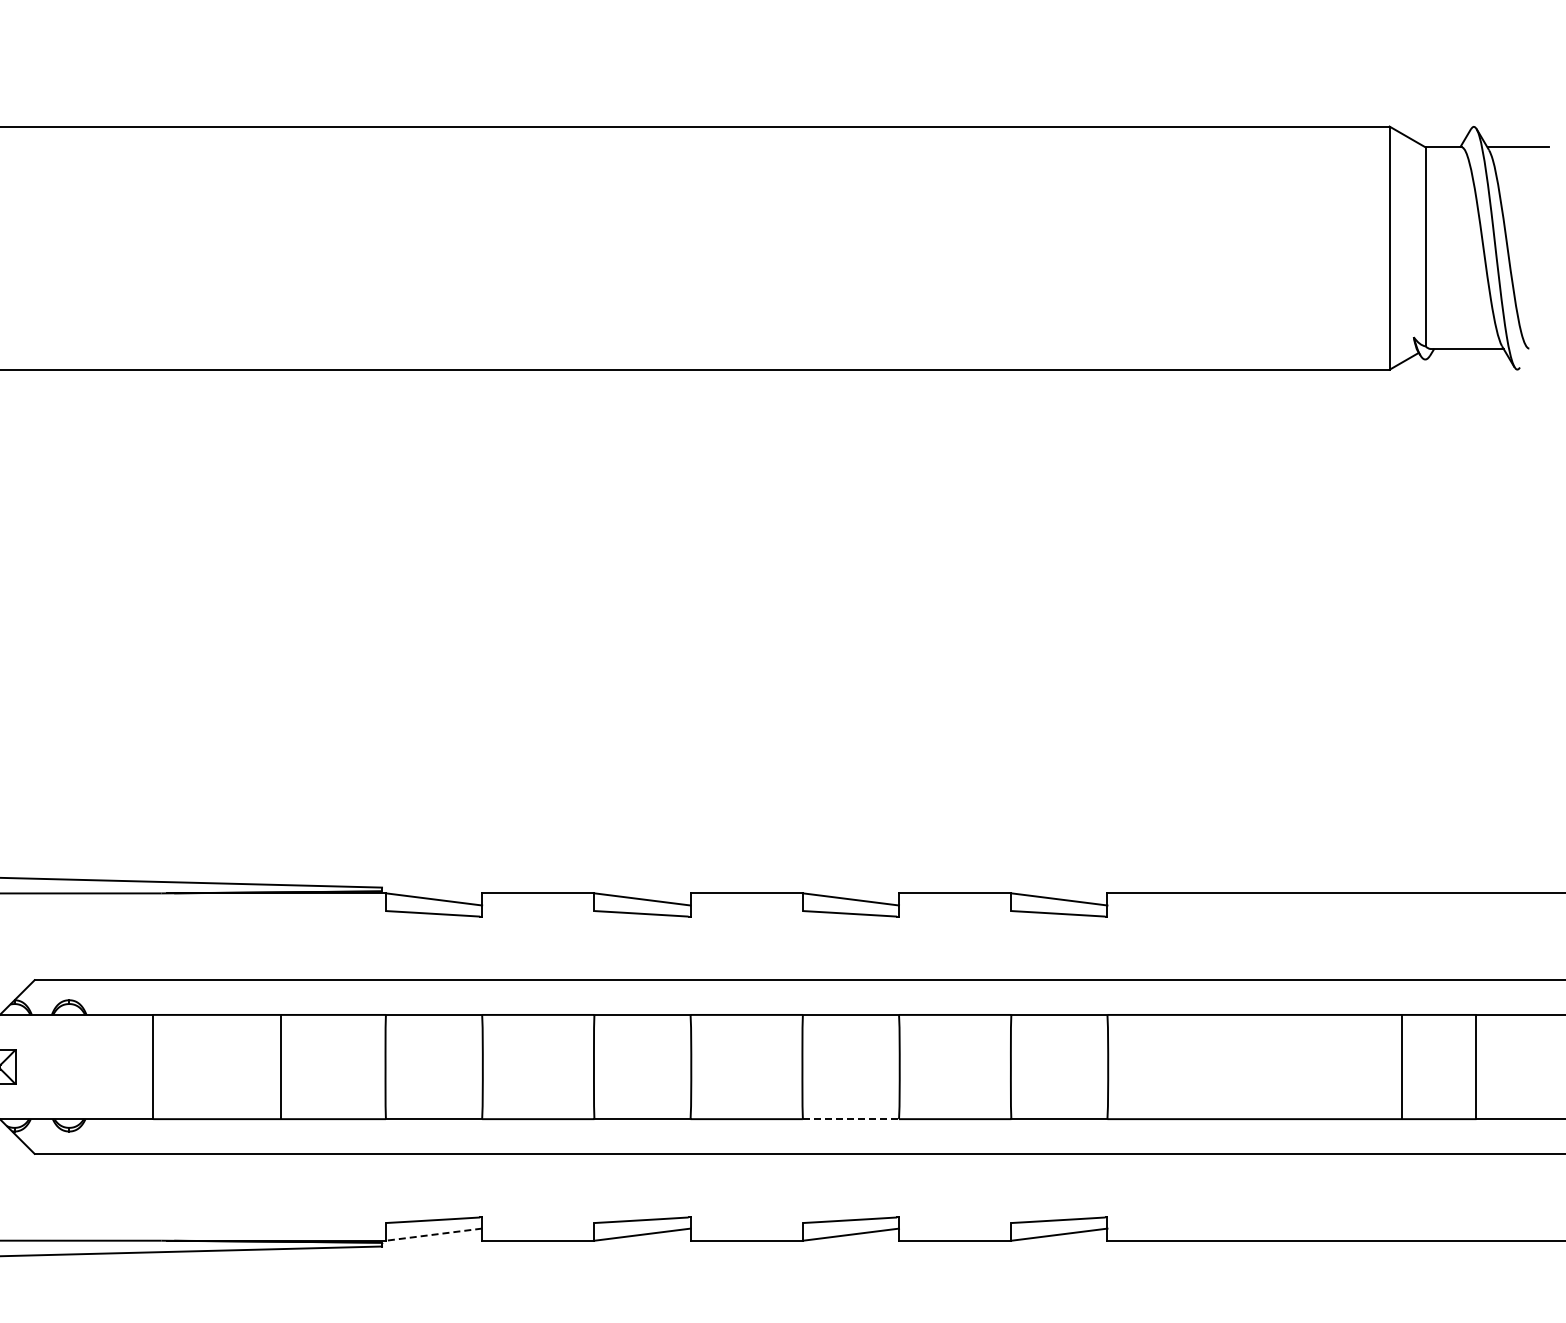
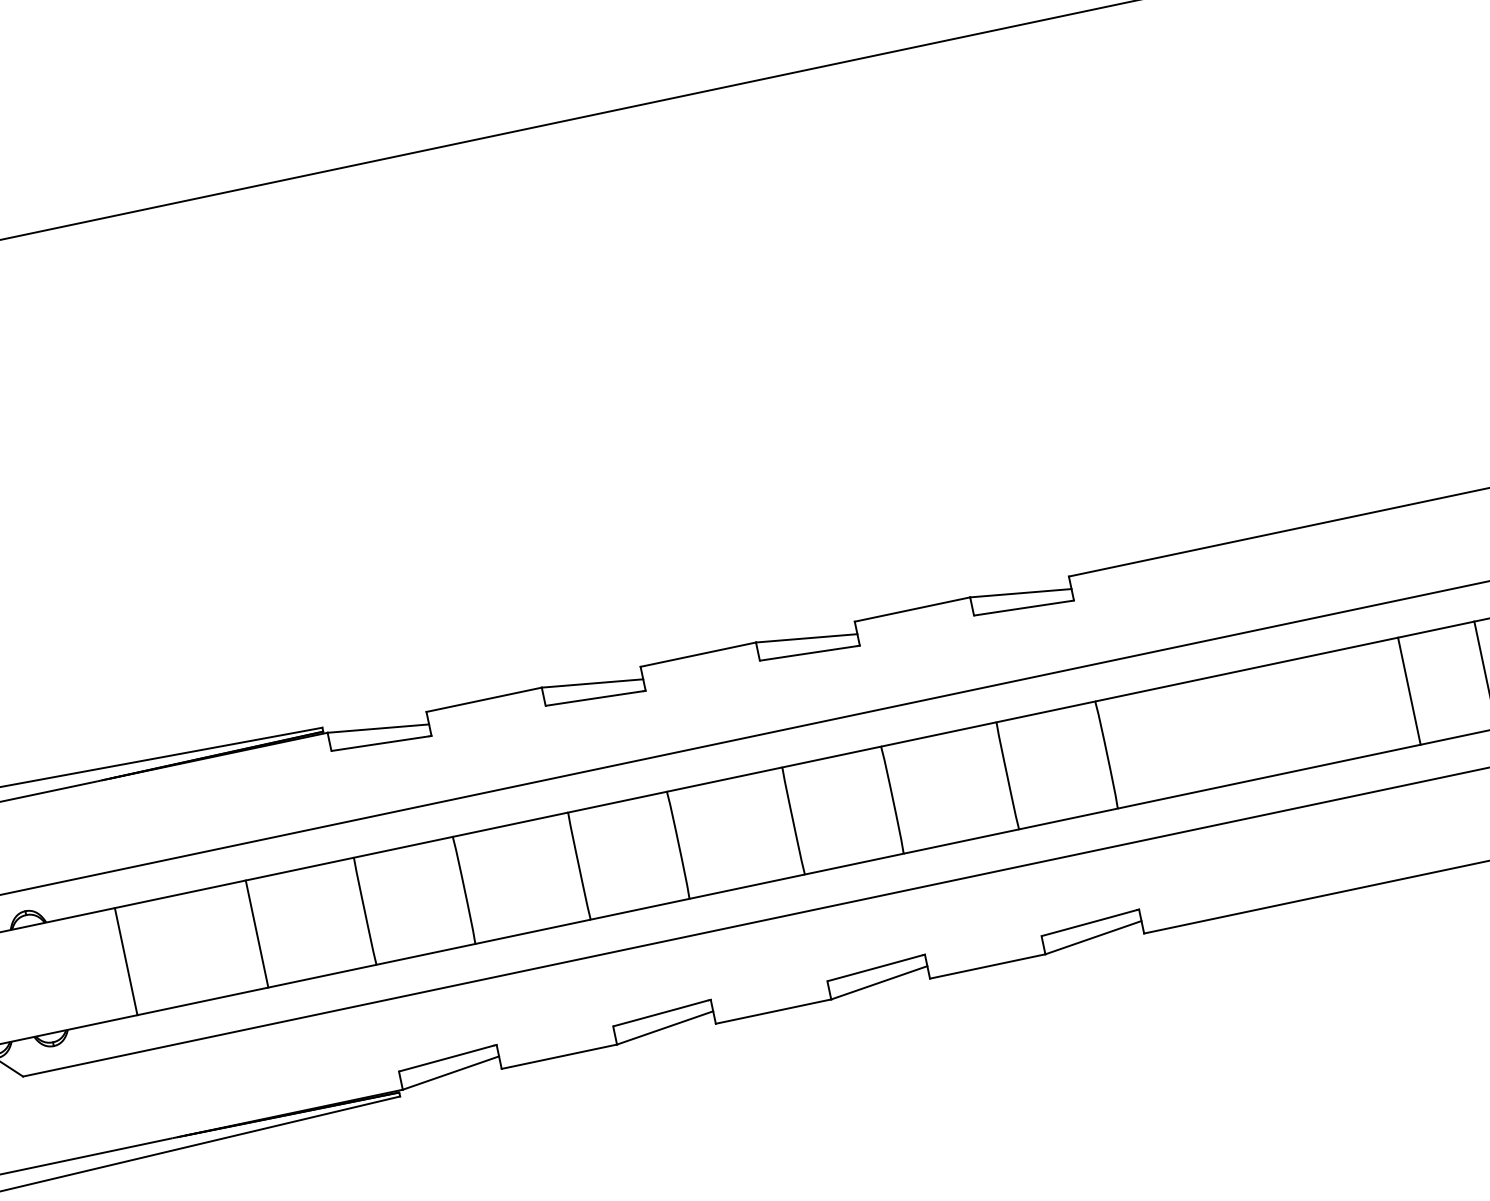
line: (851, 1119) -> (854, 864), dashed -> solid
line: (433, 1234) -> (450, 1073), dashed -> solid

